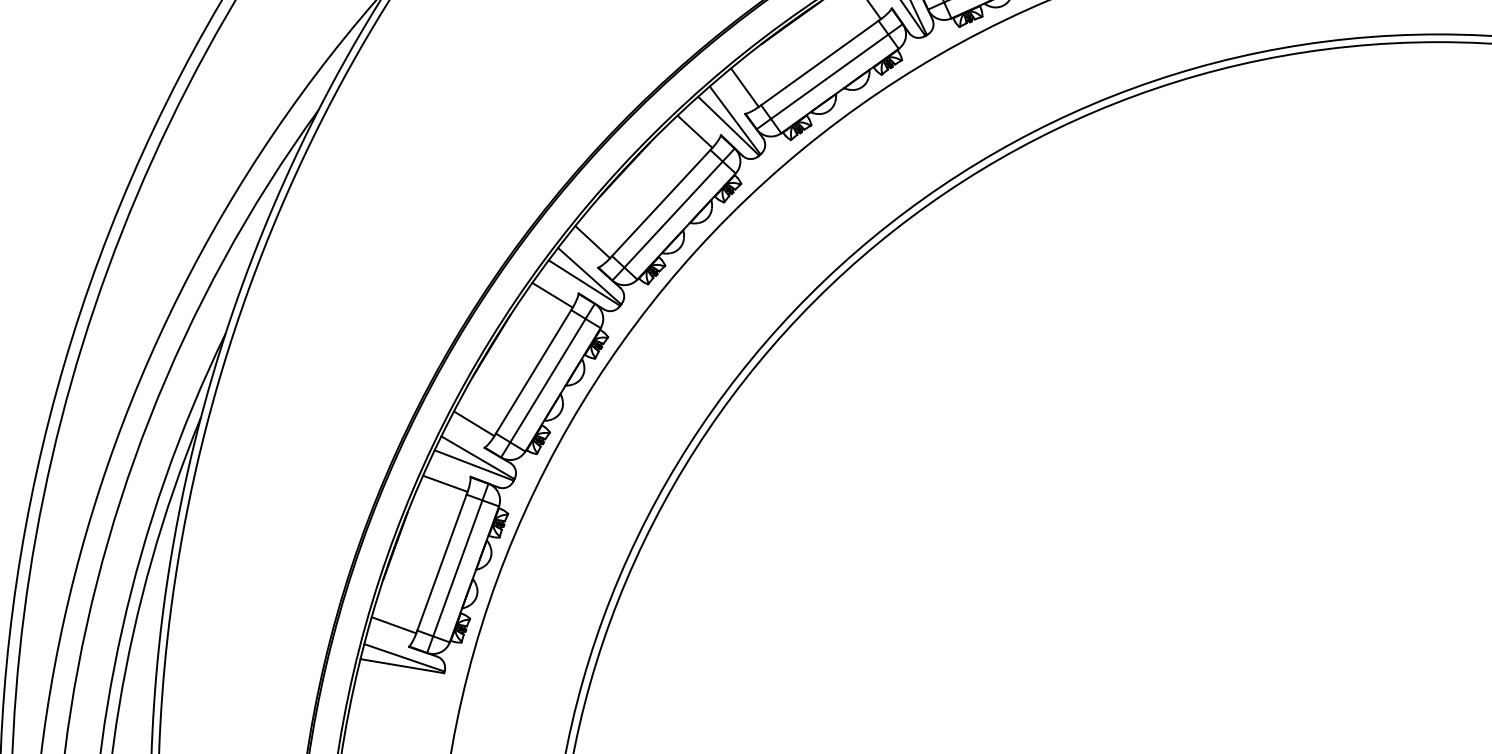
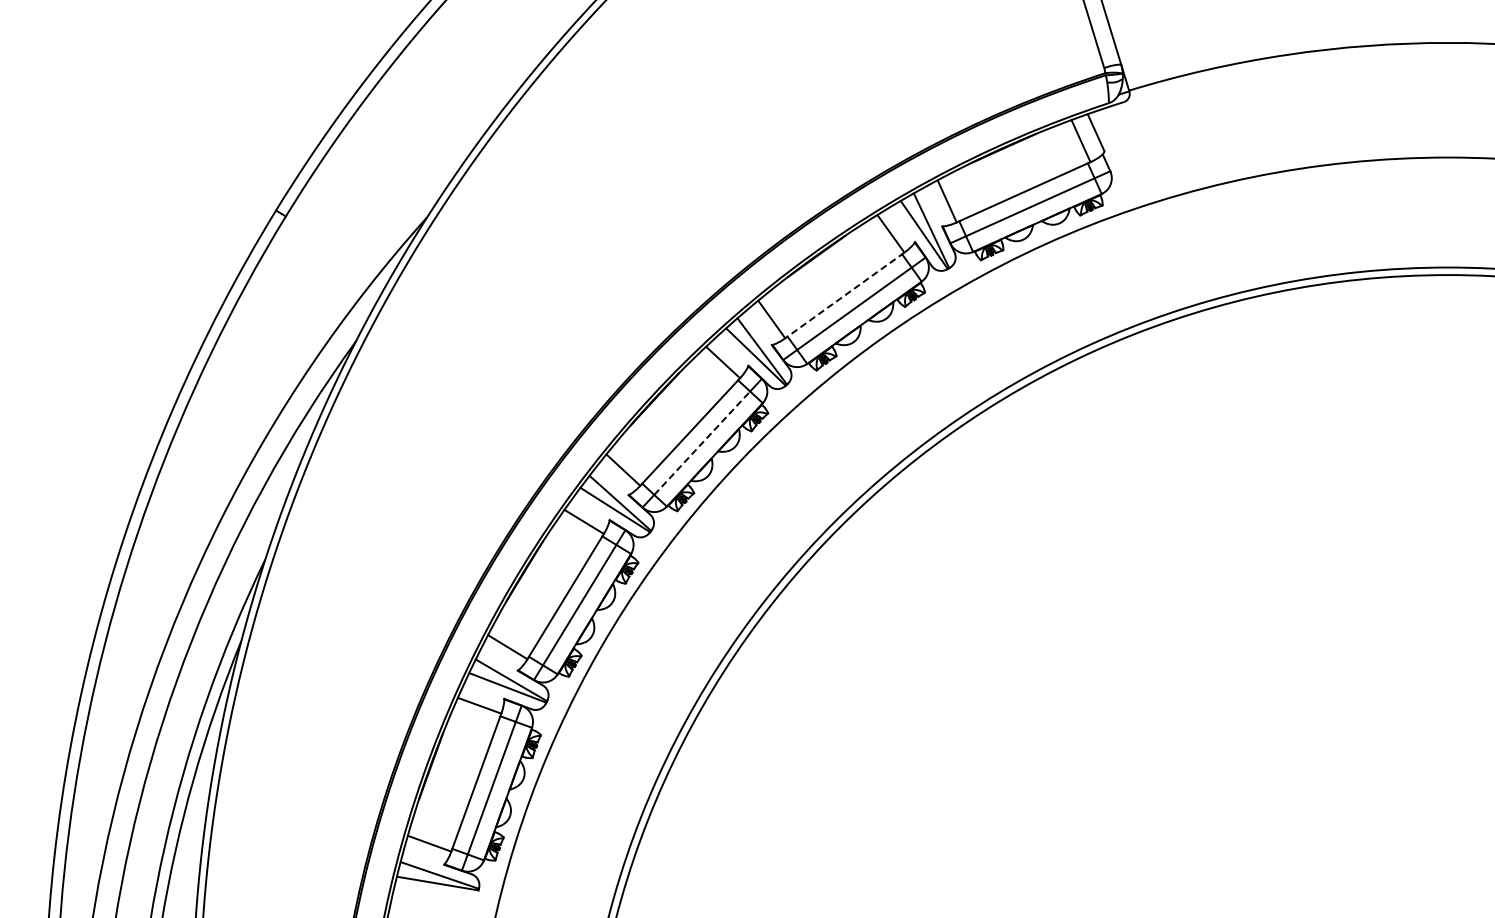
line: (819, 63) -> (844, 295), solid -> dashed
line: (673, 214) -> (702, 443), solid -> dashed

